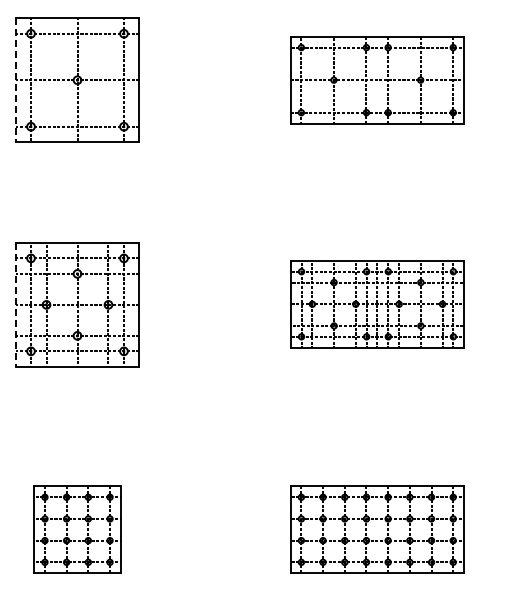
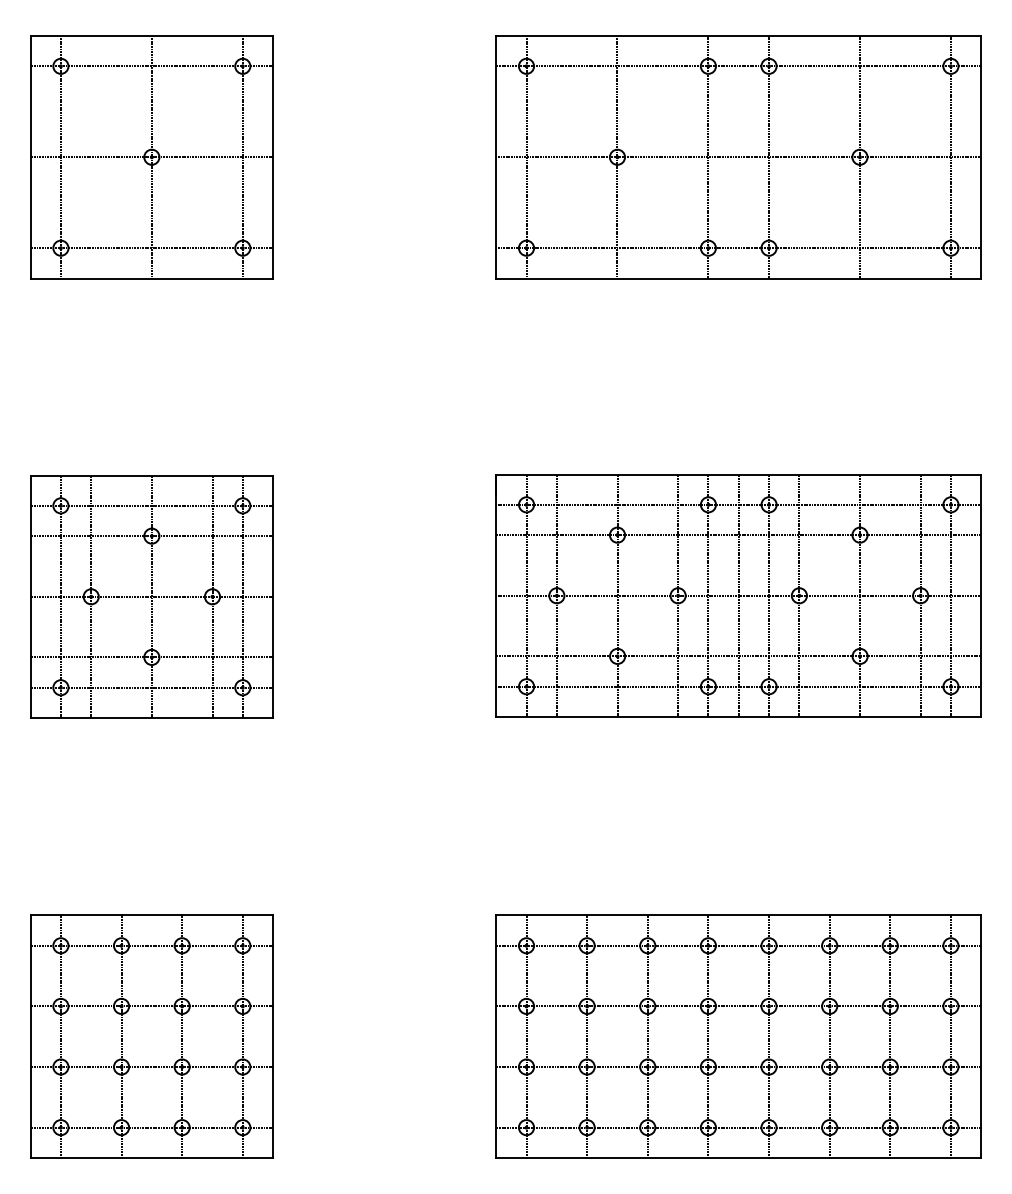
part: (376, 79) -> (736, 155), size x1.43
line: (15, 80) -> (30, 157), dashed -> solid
part: (377, 303) -> (738, 594), size x1.43
line: (15, 304) -> (30, 596), dashed -> solid
part: (77, 529) -> (151, 1036), size x1.43
part: (376, 529) -> (736, 1036), size x1.43

